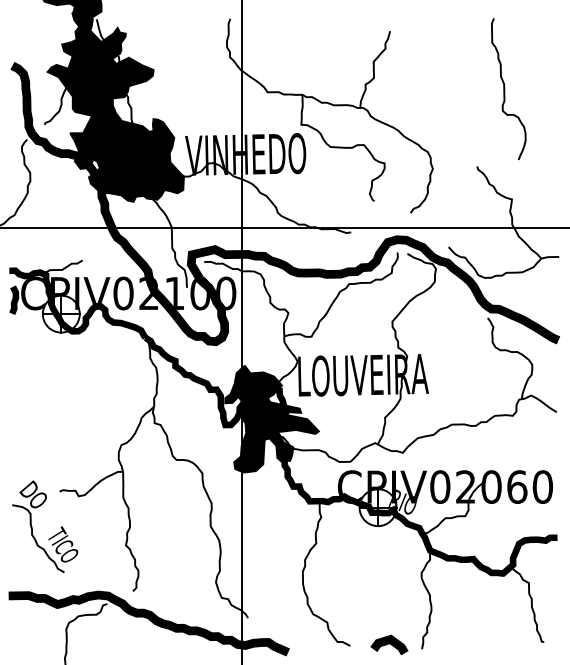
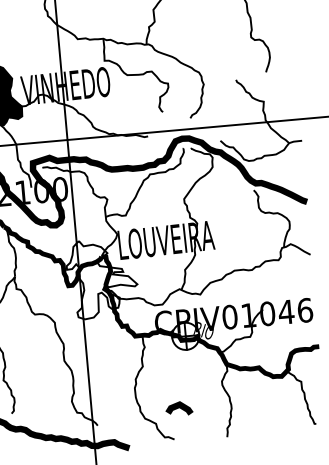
fill: (271, 418) -> (101, 277), removed
text: (504, 486) -> (277, 312), CPIV02060 -> CPIV01046
line: (389, 644) -> (179, 408), moved

